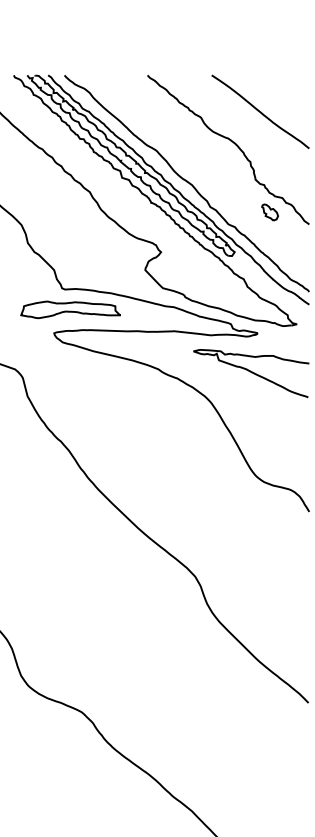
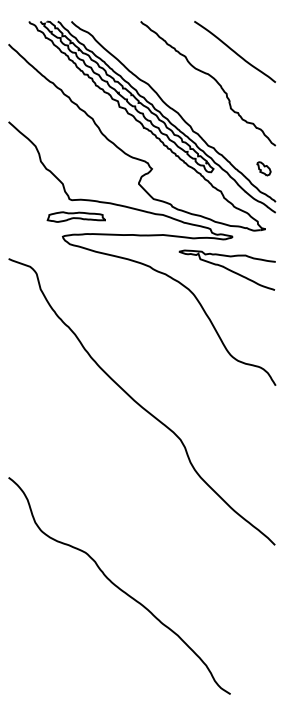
part: (269, 212) -> (263, 168), moved
part: (70, 309) -> (76, 216), size x0.7

